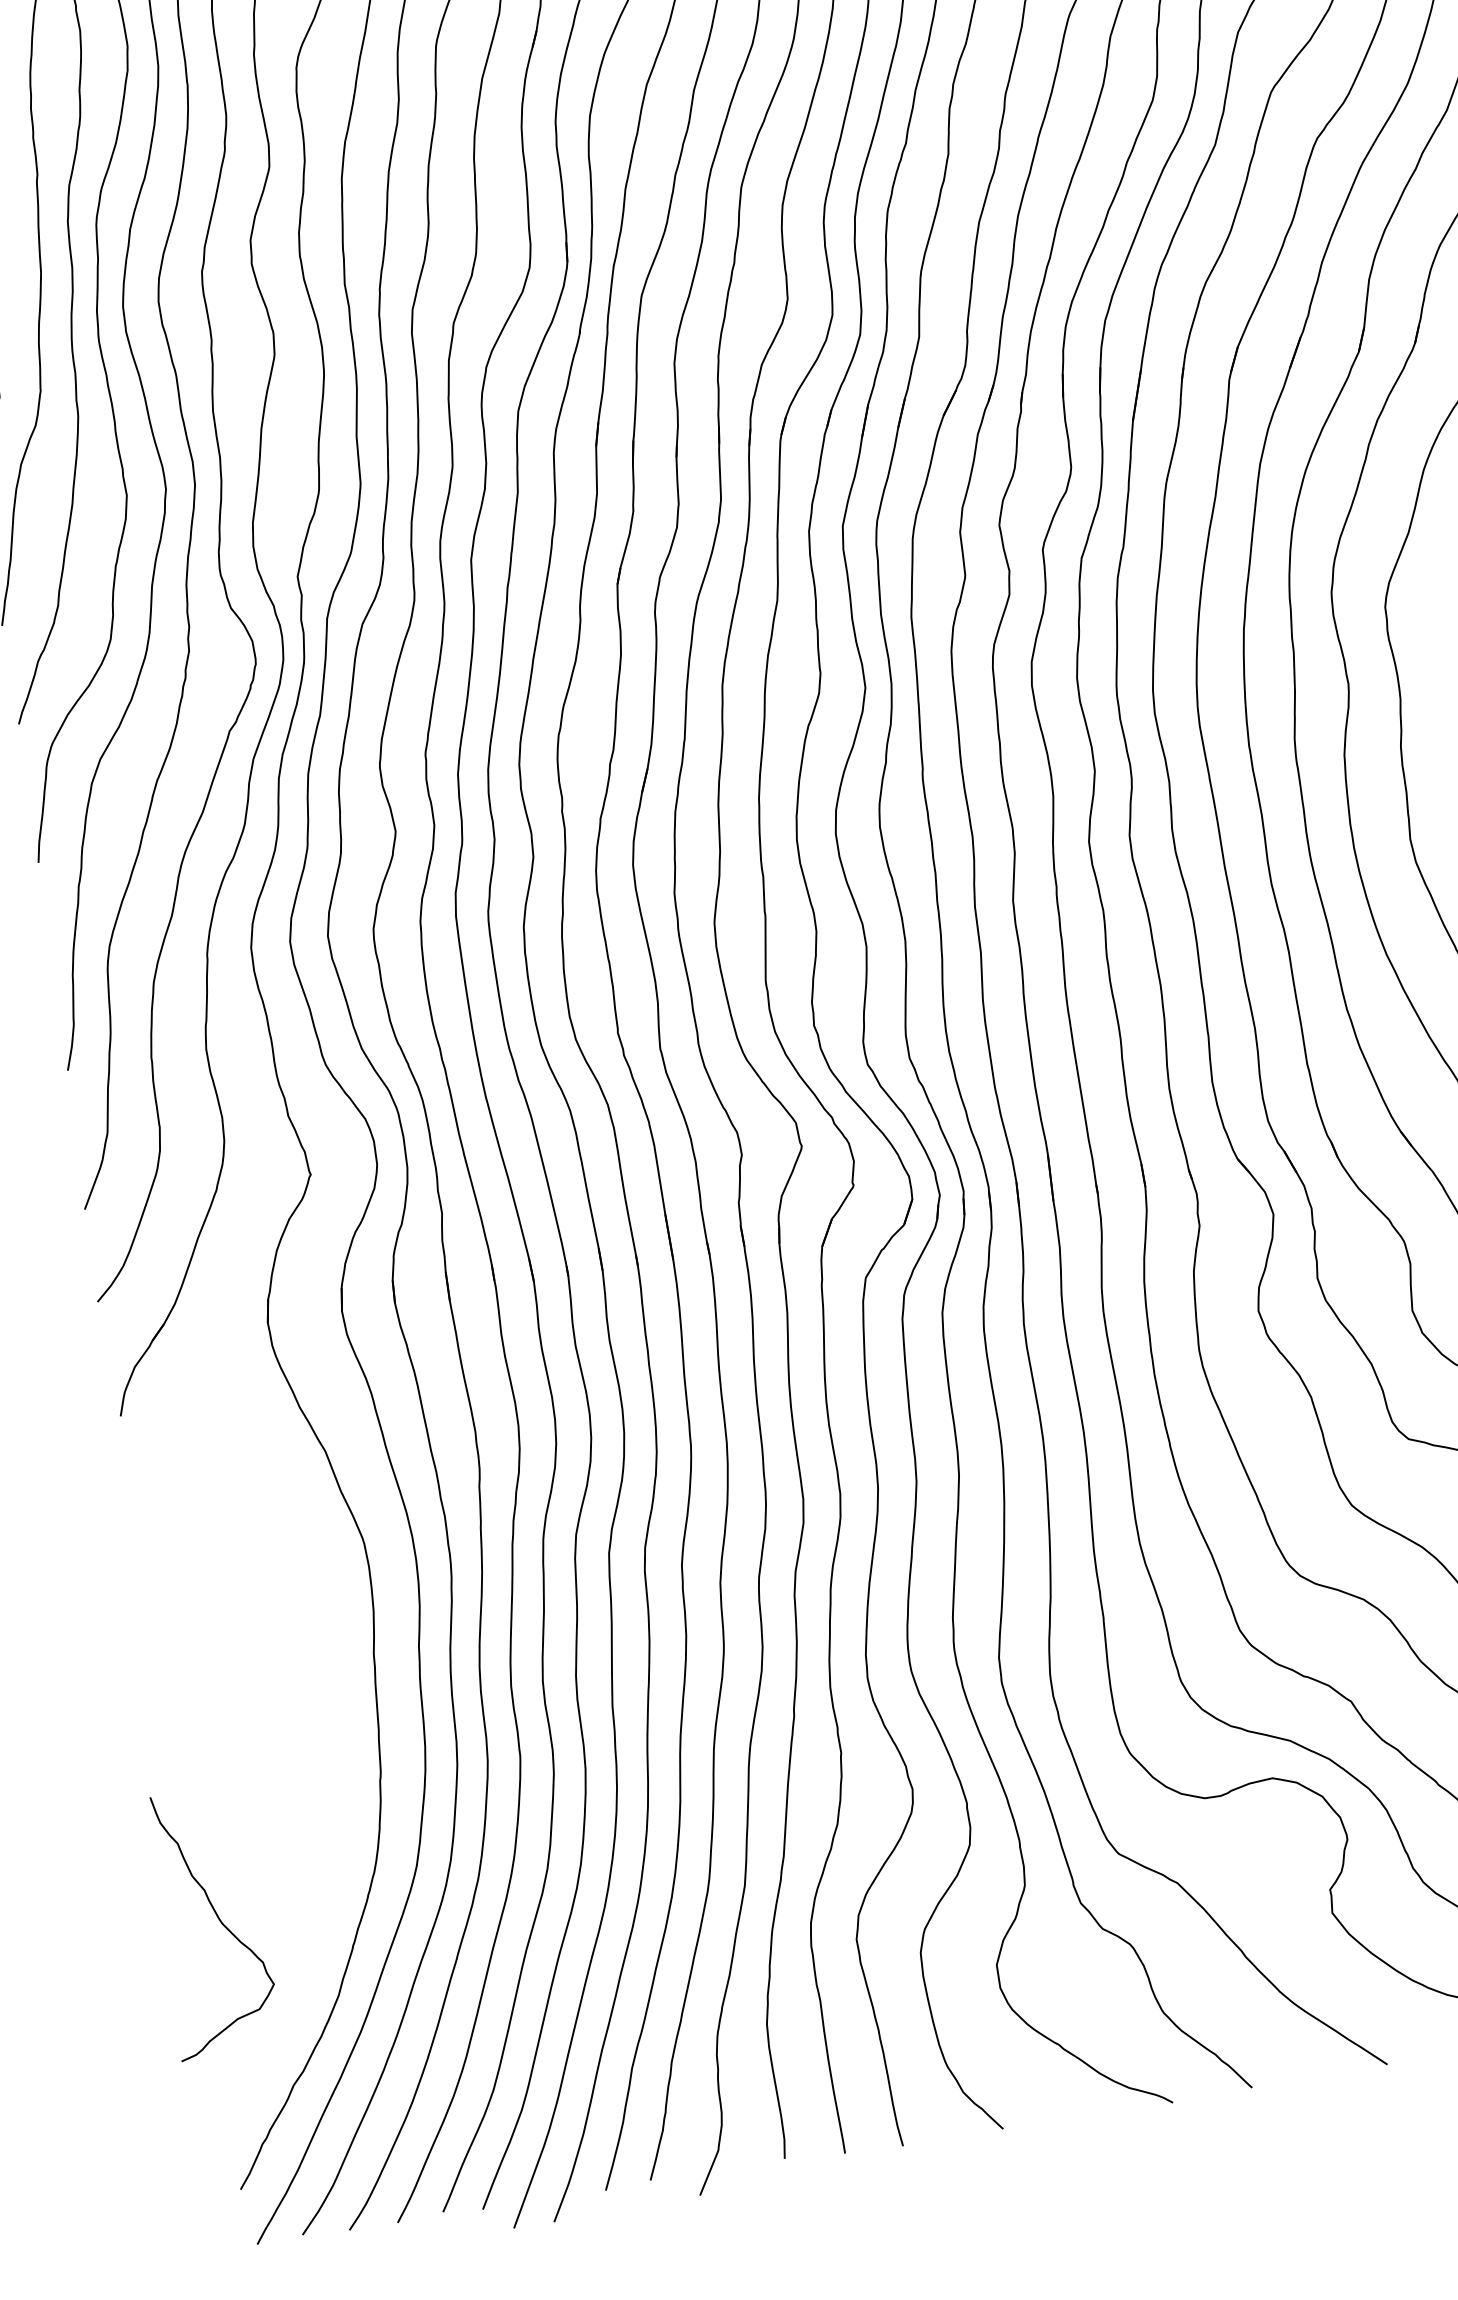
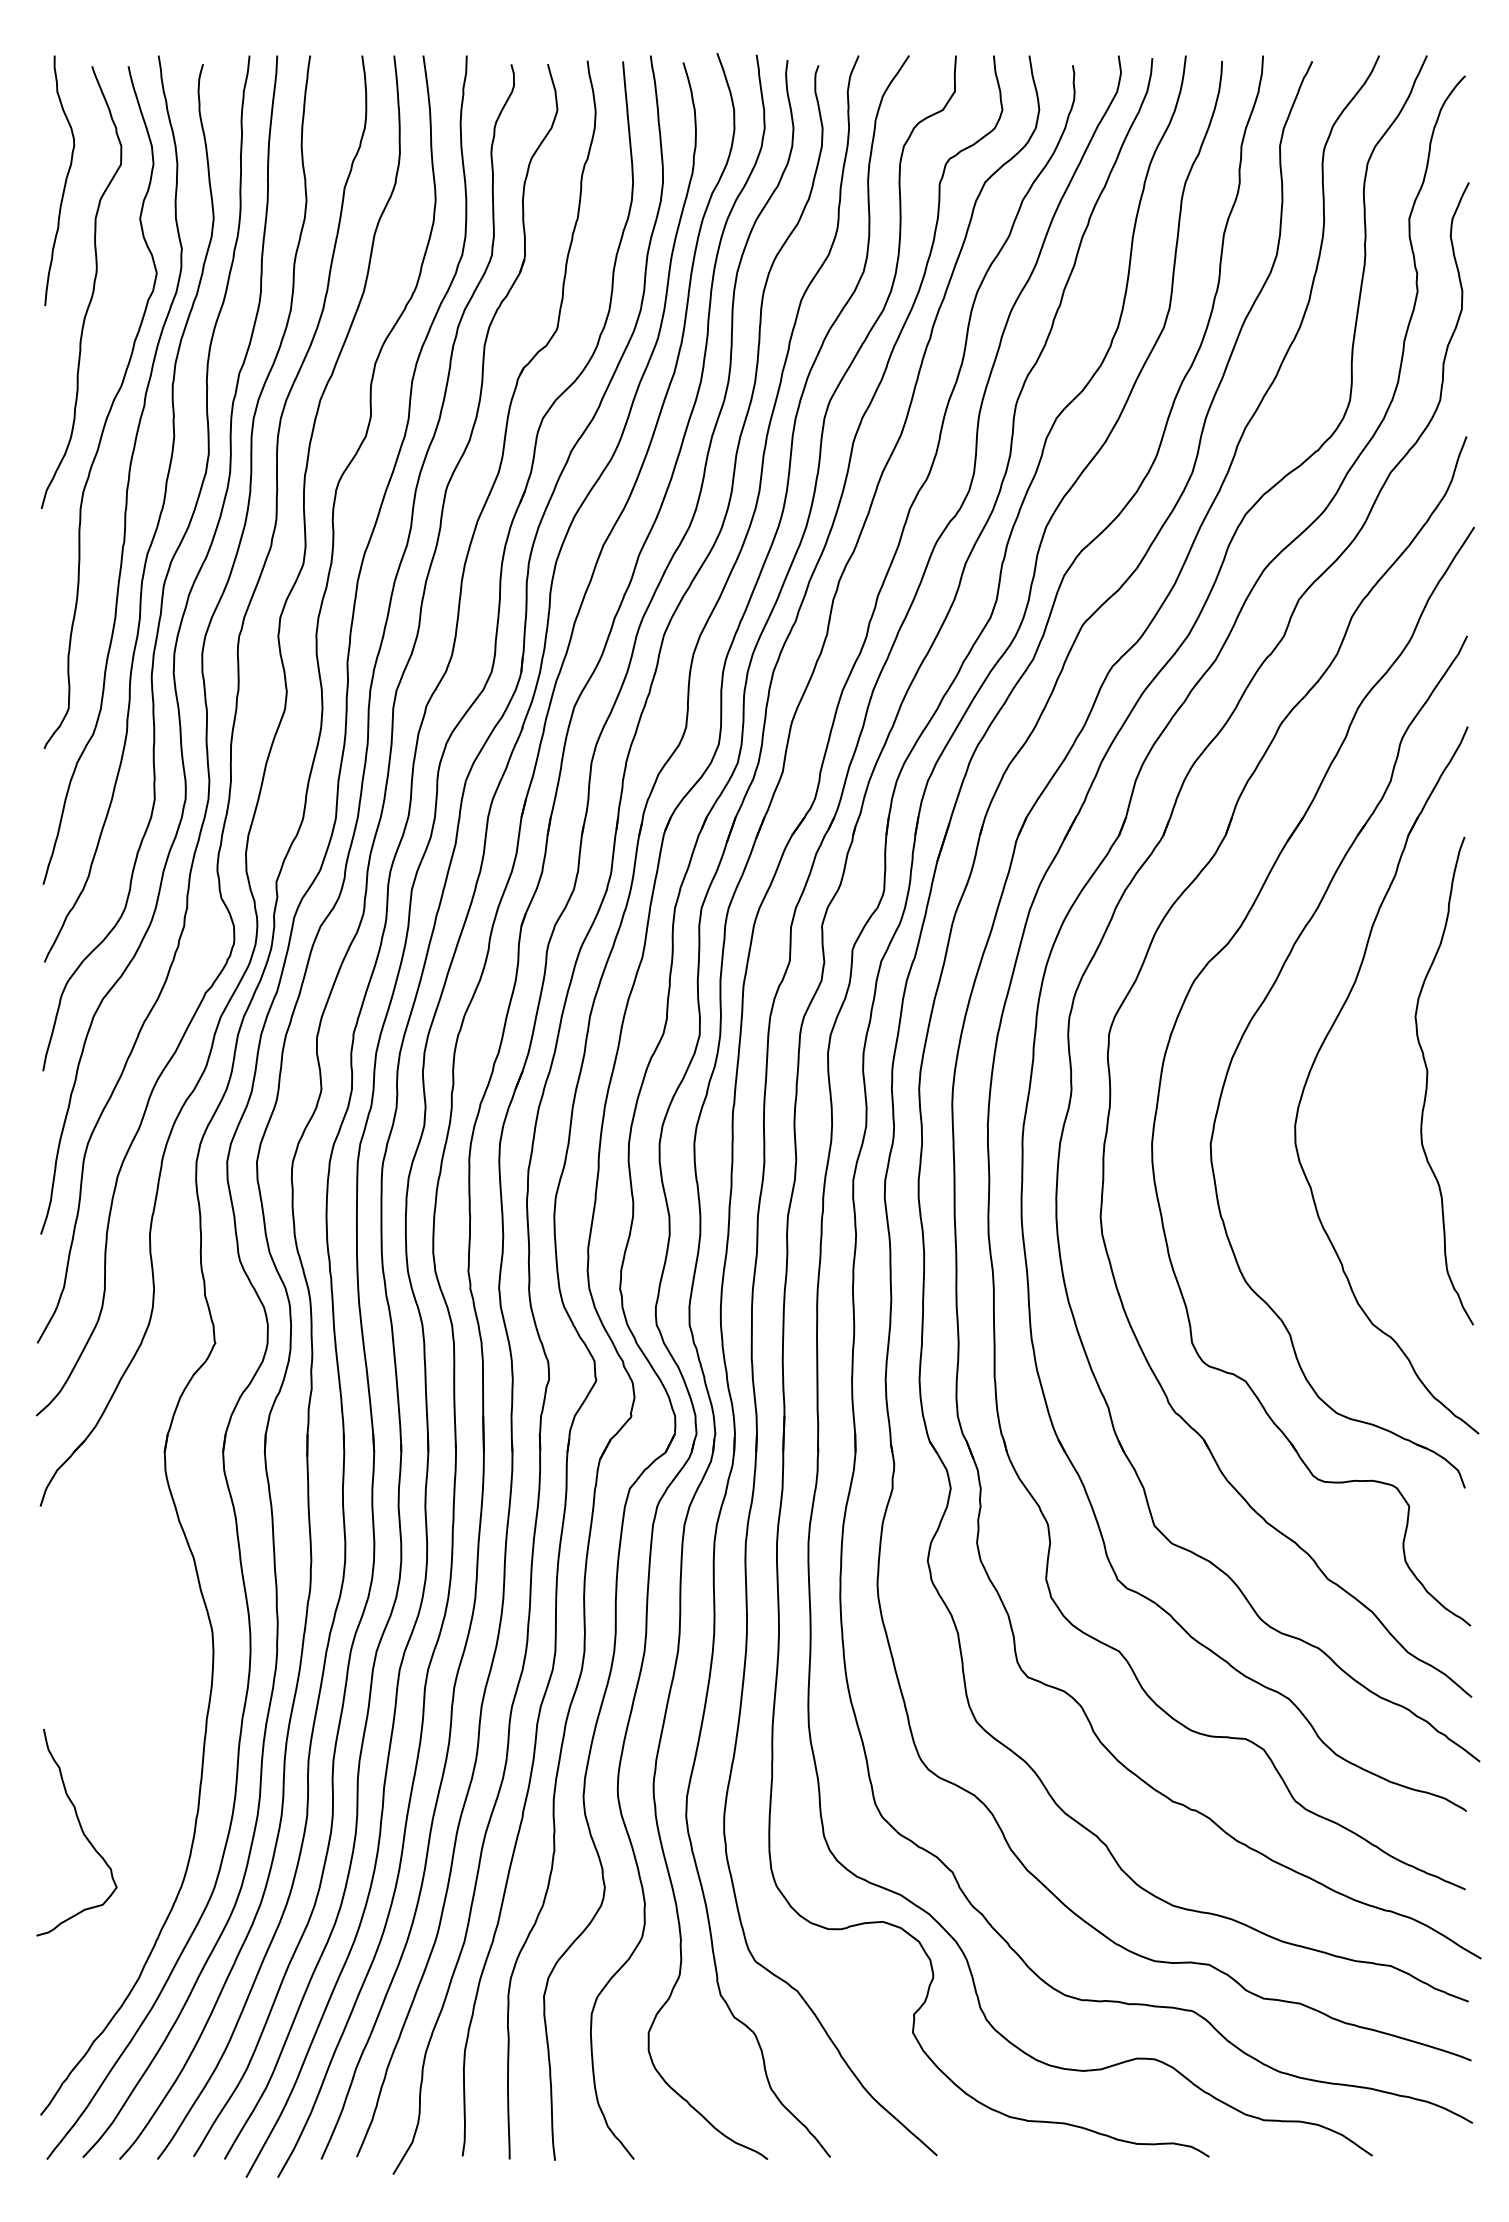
curve: (218, 1920) -> (81, 1831), moved

